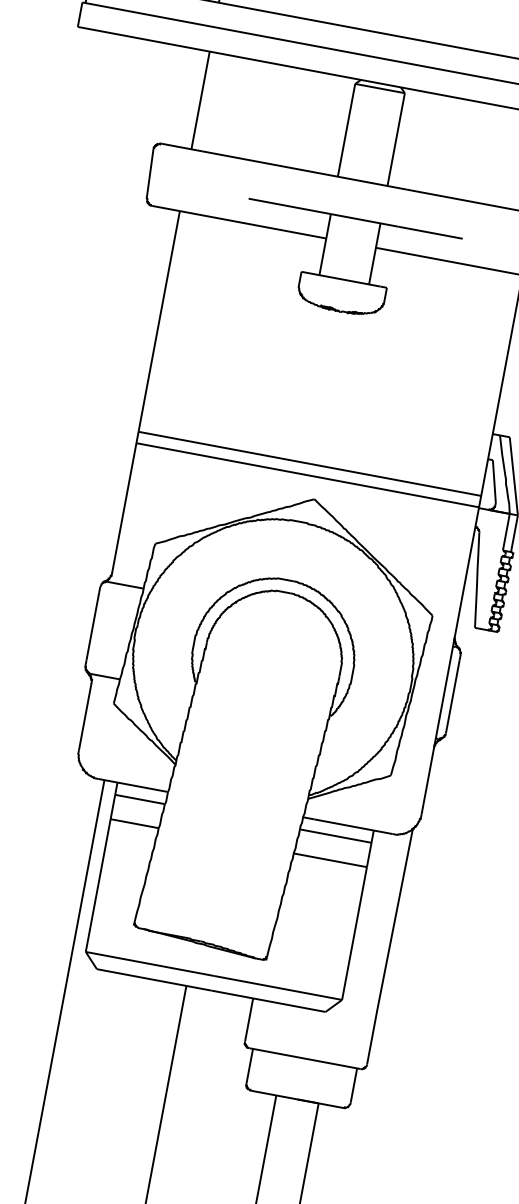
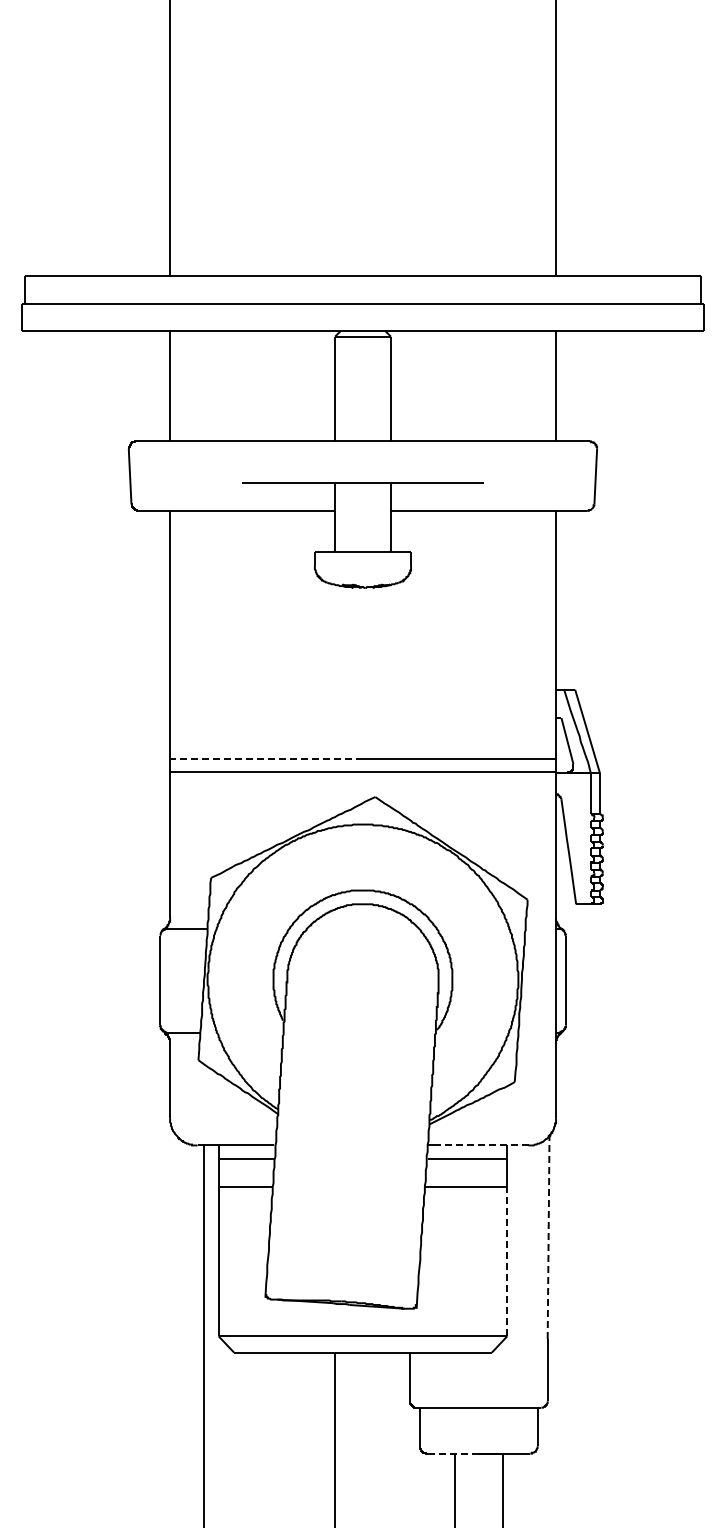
line: (224, 447) -> (266, 759), solid -> dashed
line: (353, 826) -> (484, 1145), solid -> dashed
line: (395, 919) -> (548, 1237), solid -> dashed
line: (354, 933) -> (507, 1261), solid -> dashed
line: (274, 1095) -> (453, 1453), solid -> dashed

